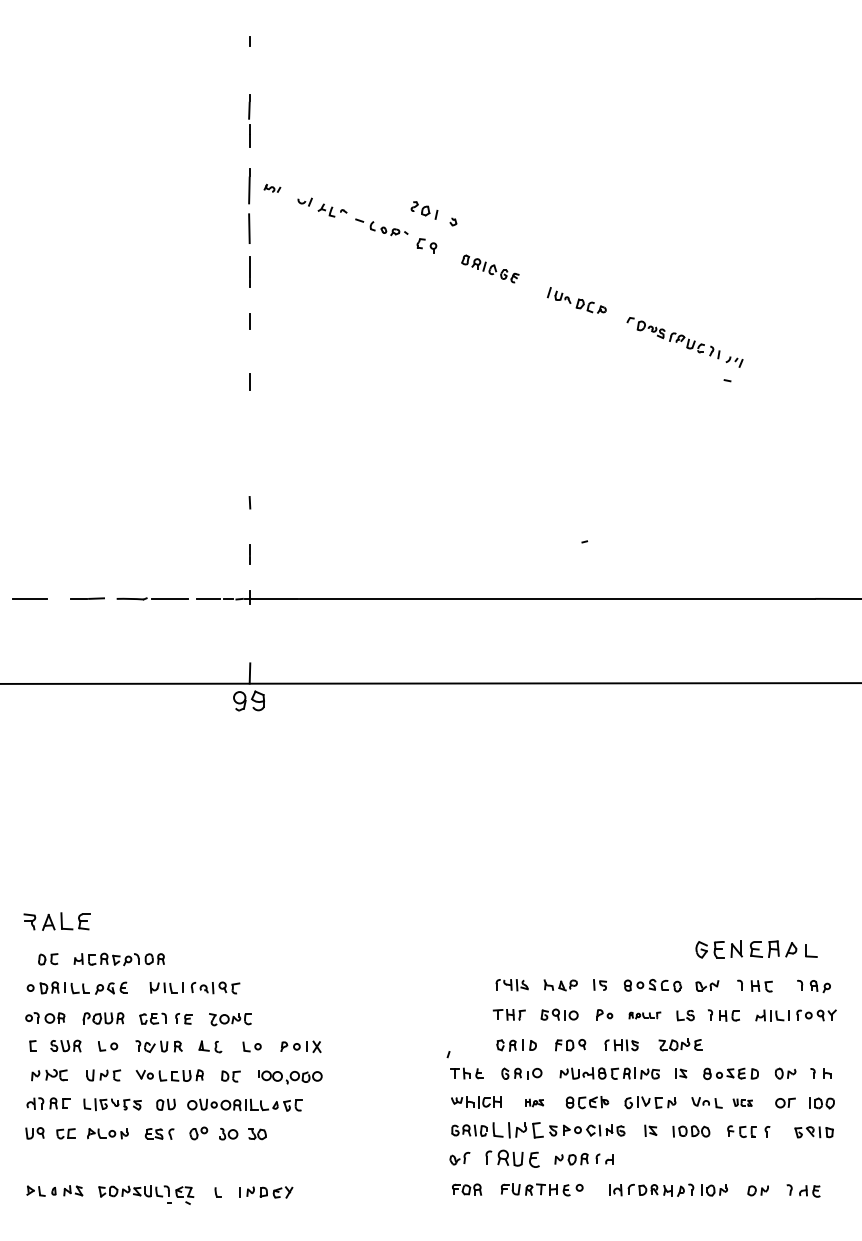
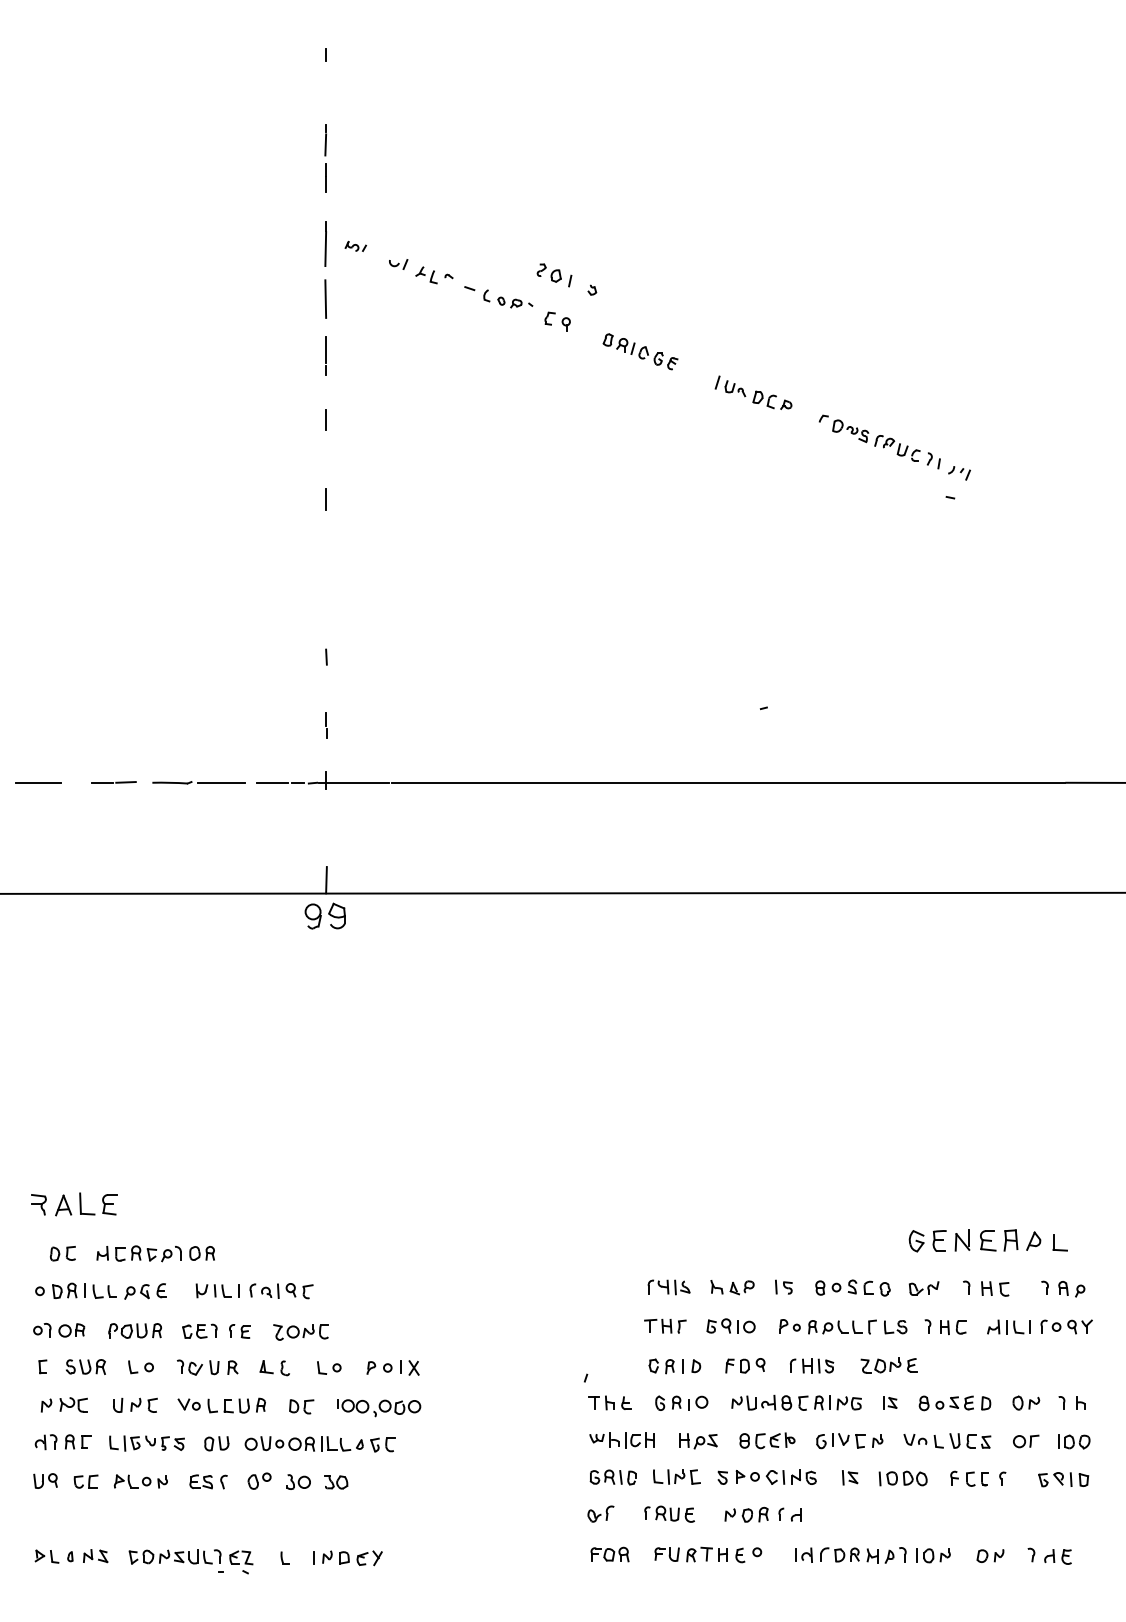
part: (644, 1015) -> (842, 1326), size x1.67
part: (742, 1102) -> (970, 1440), size x1.67
part: (534, 1103) -> (698, 1441), size x1.67
part: (517, 1129) -> (676, 1476), size x0.71
part: (512, 1158) -> (669, 1513), size x0.71

